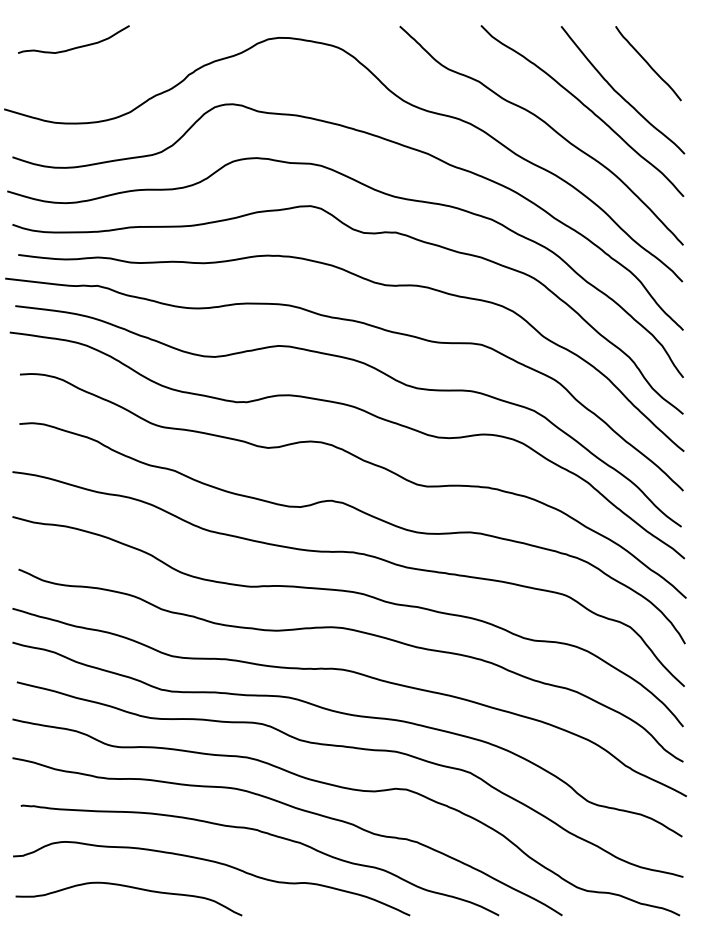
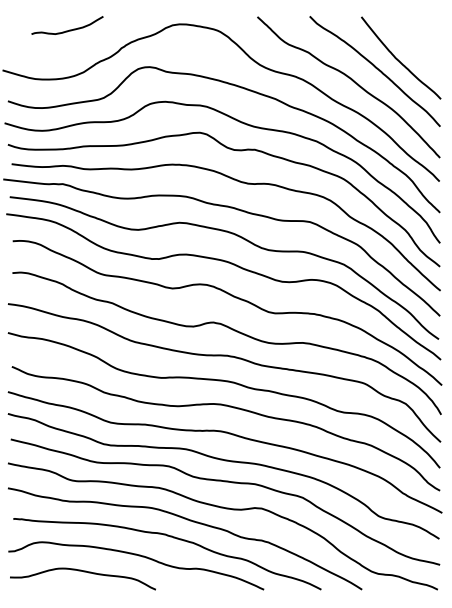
curve: (76, 45) -> (69, 29), moved
line: (648, 62) -> (417, 40), removed

